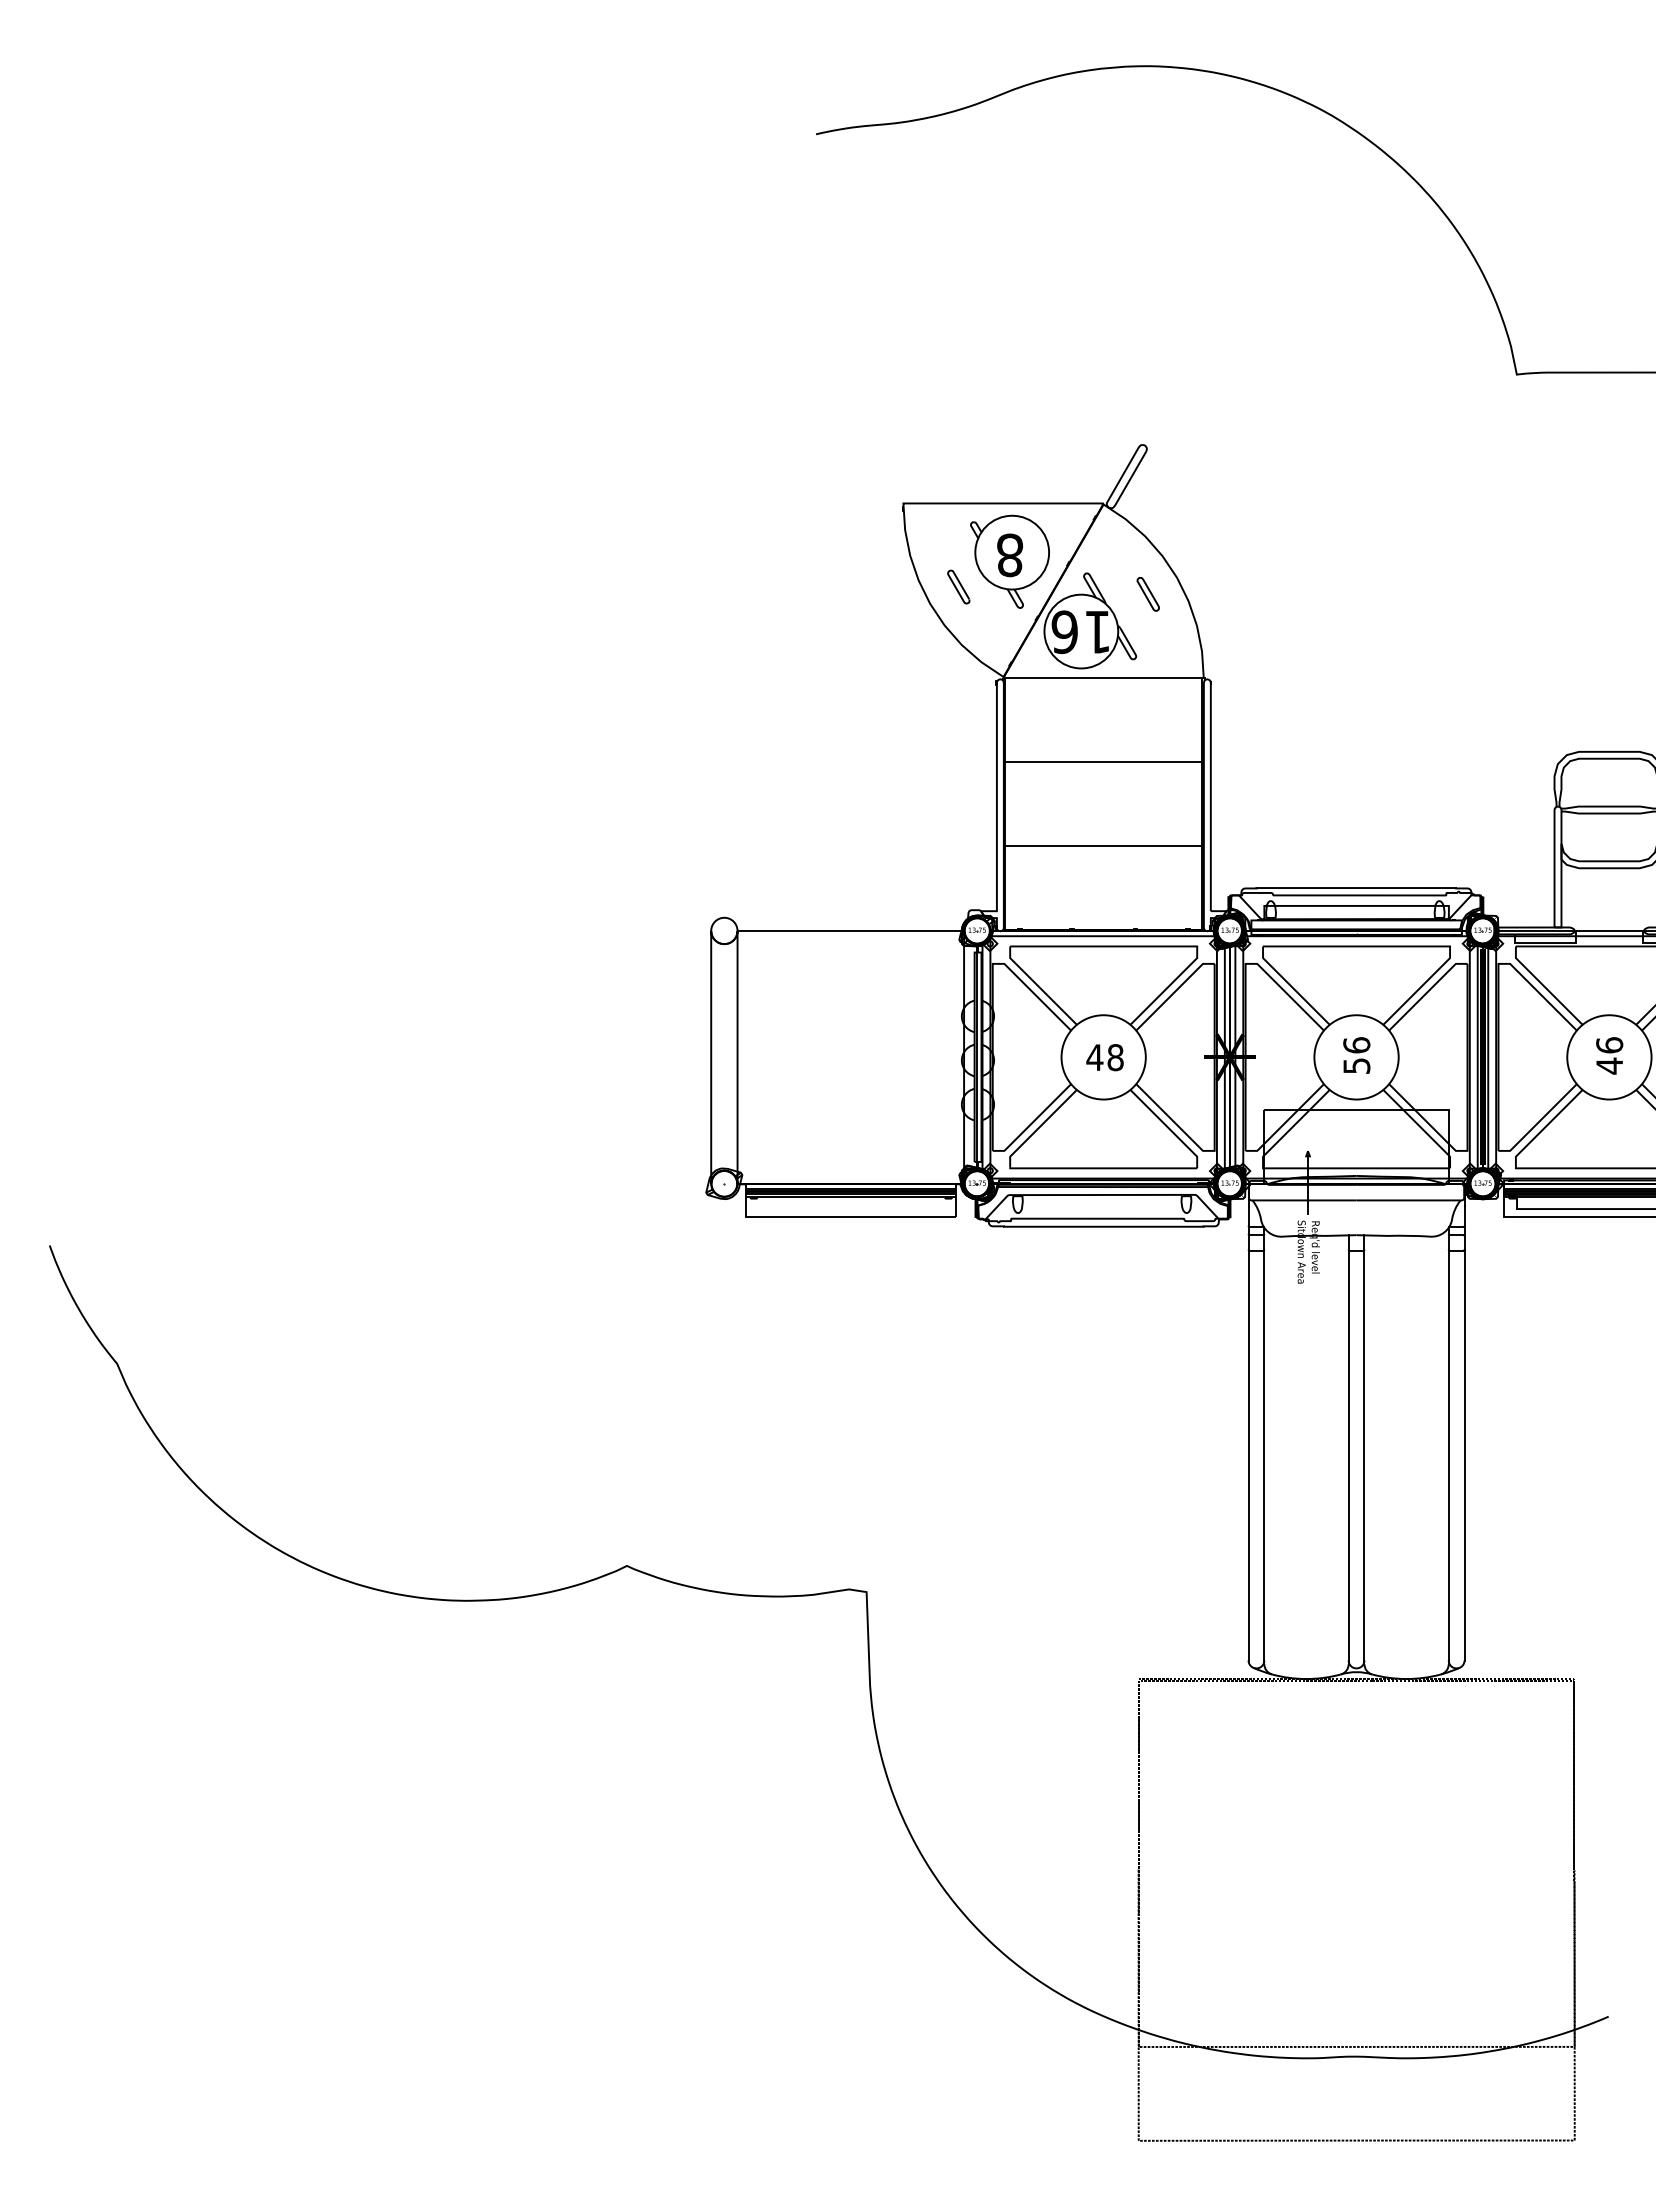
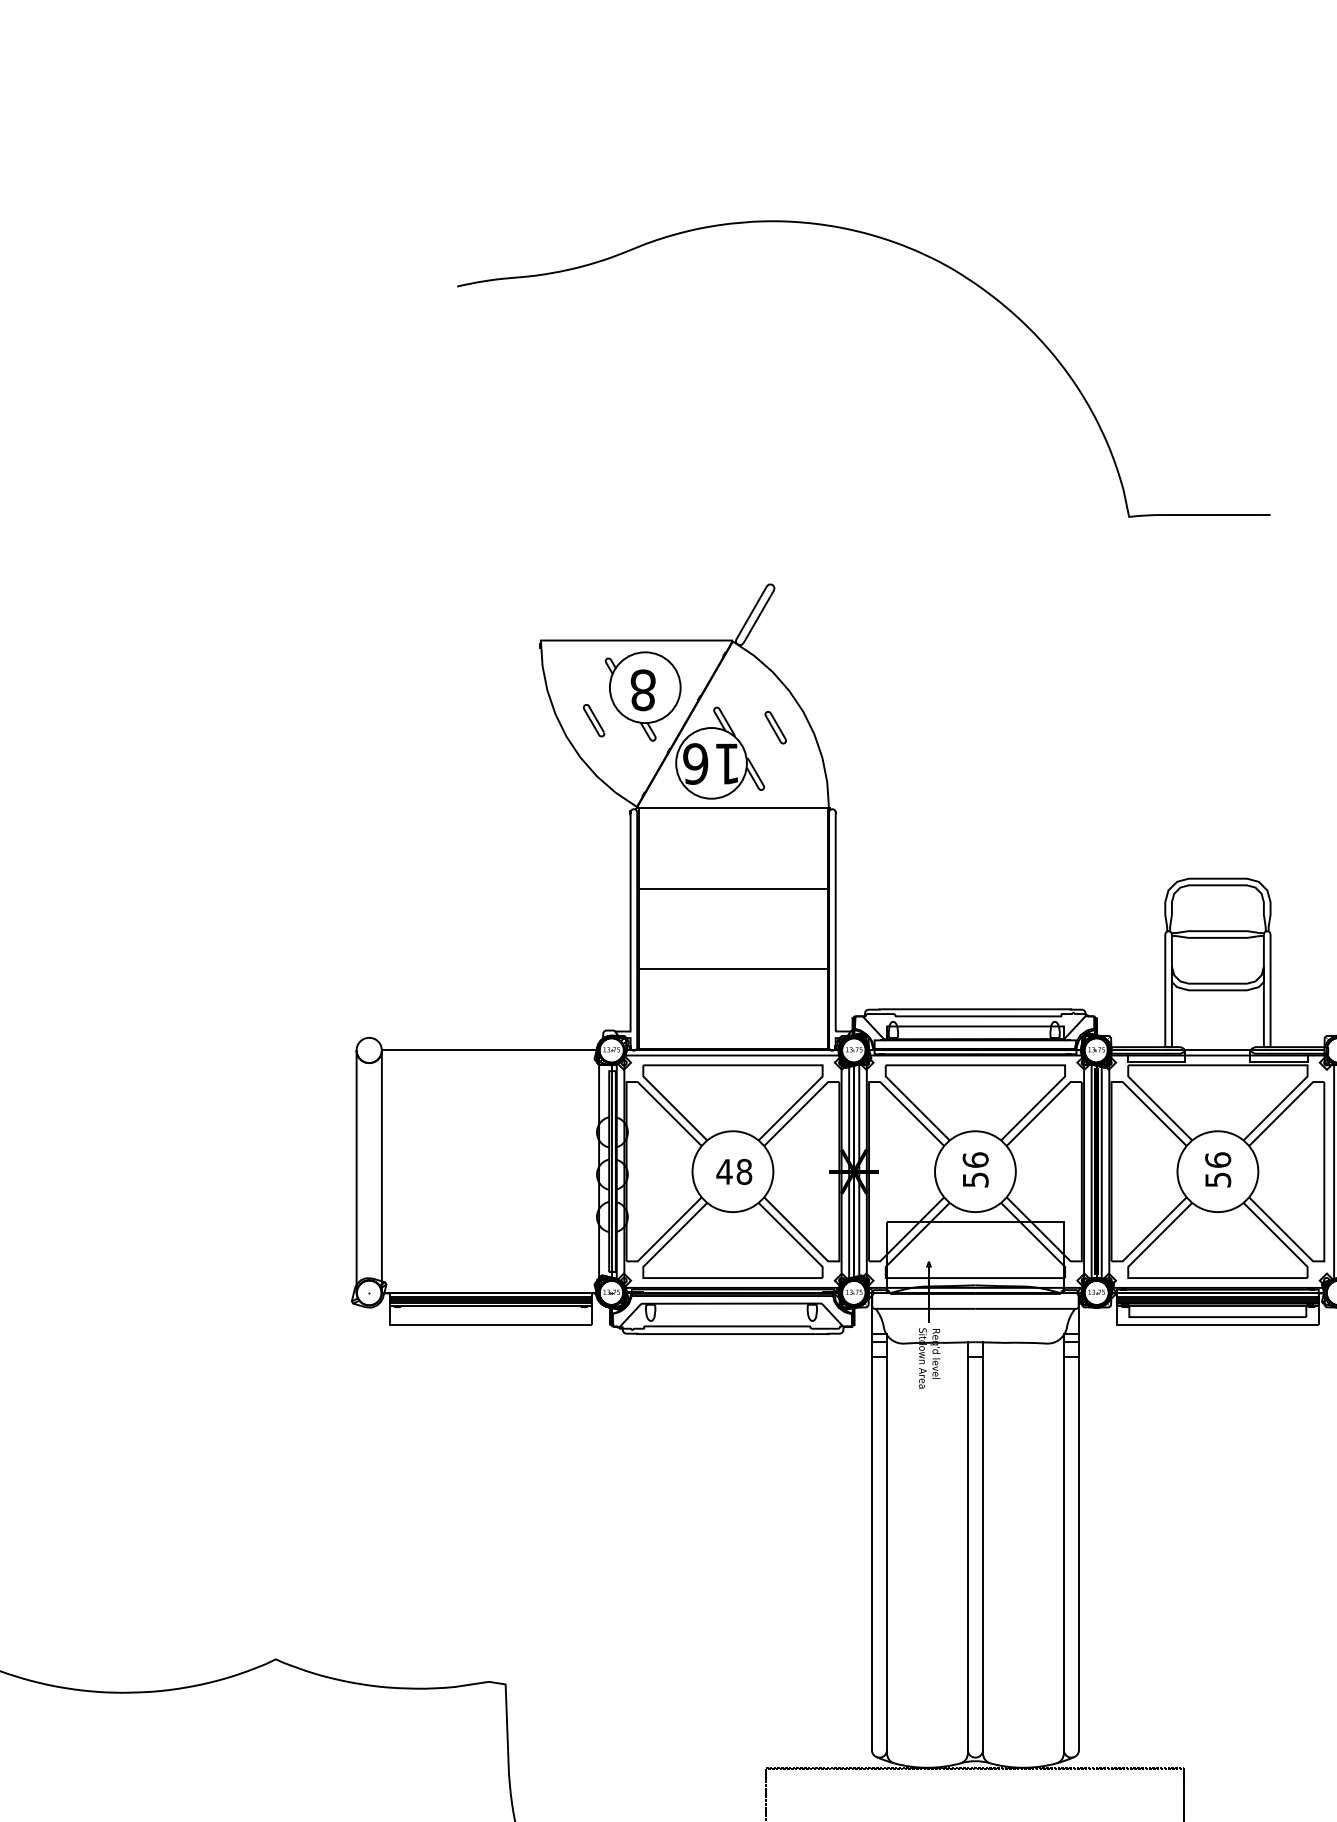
text: (1609, 1065) -> (1217, 1179), 46 -> 56

